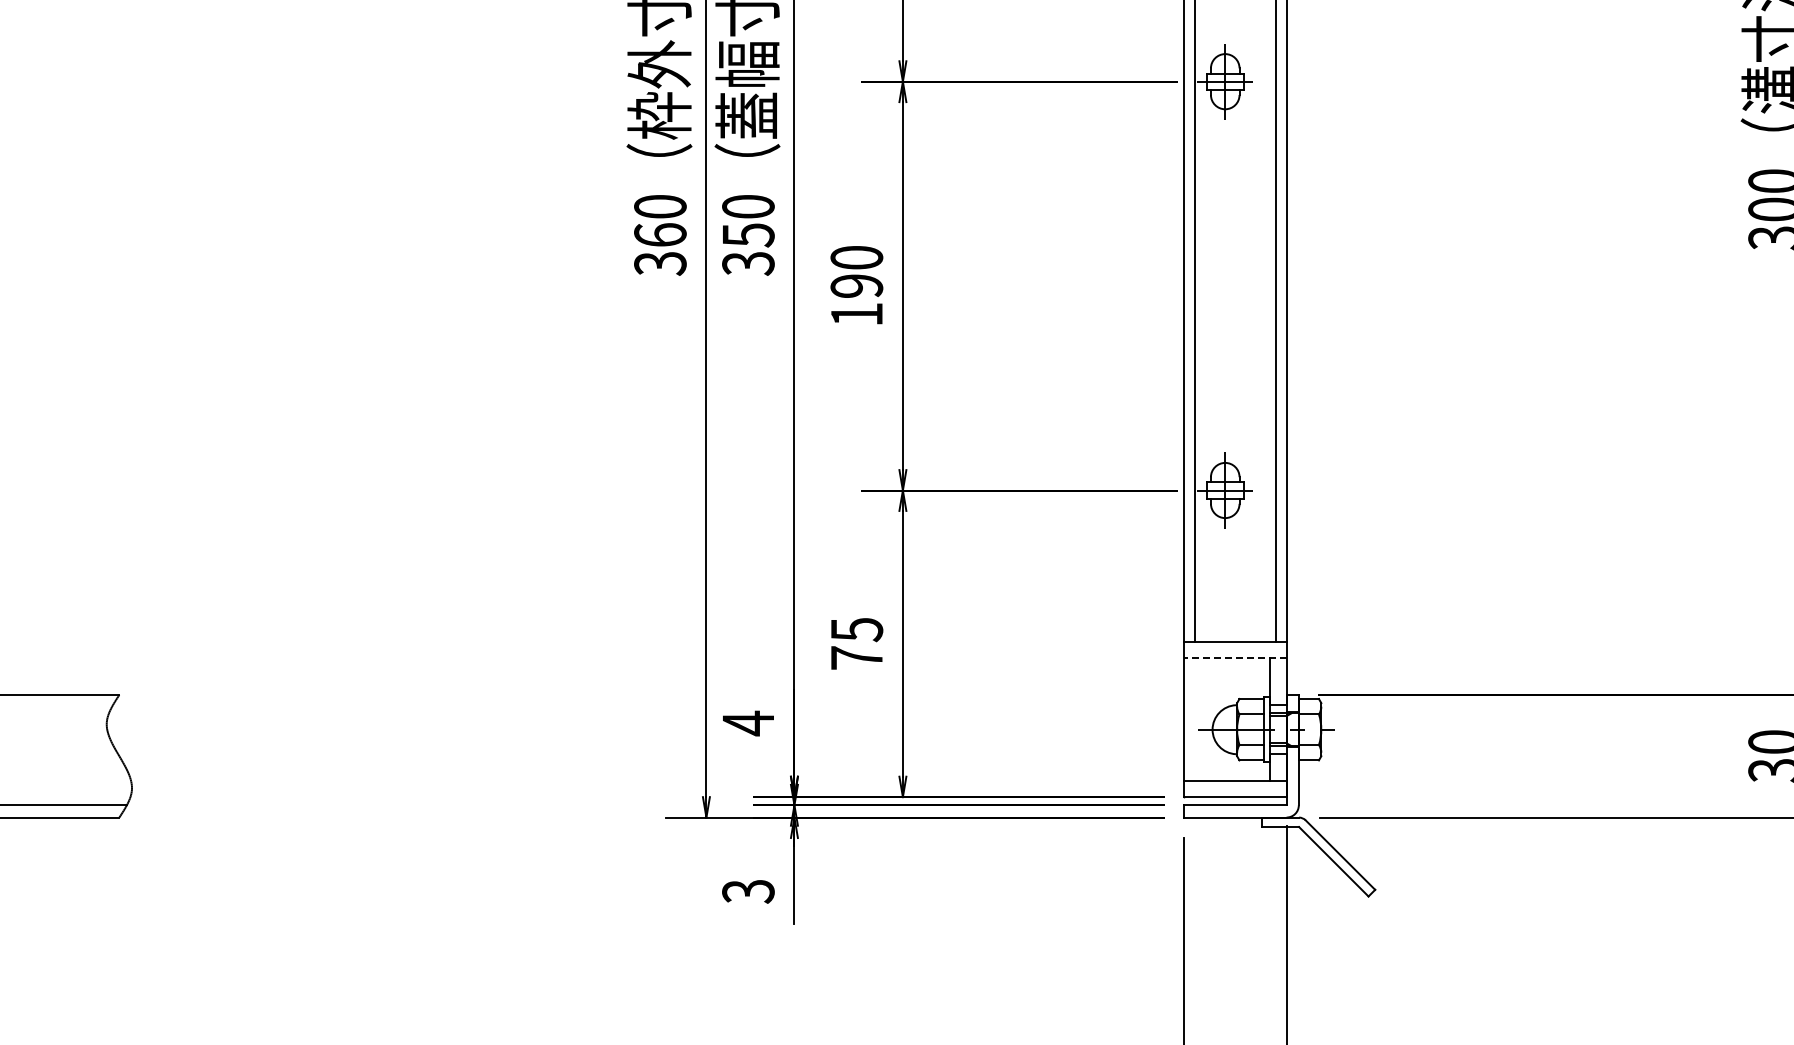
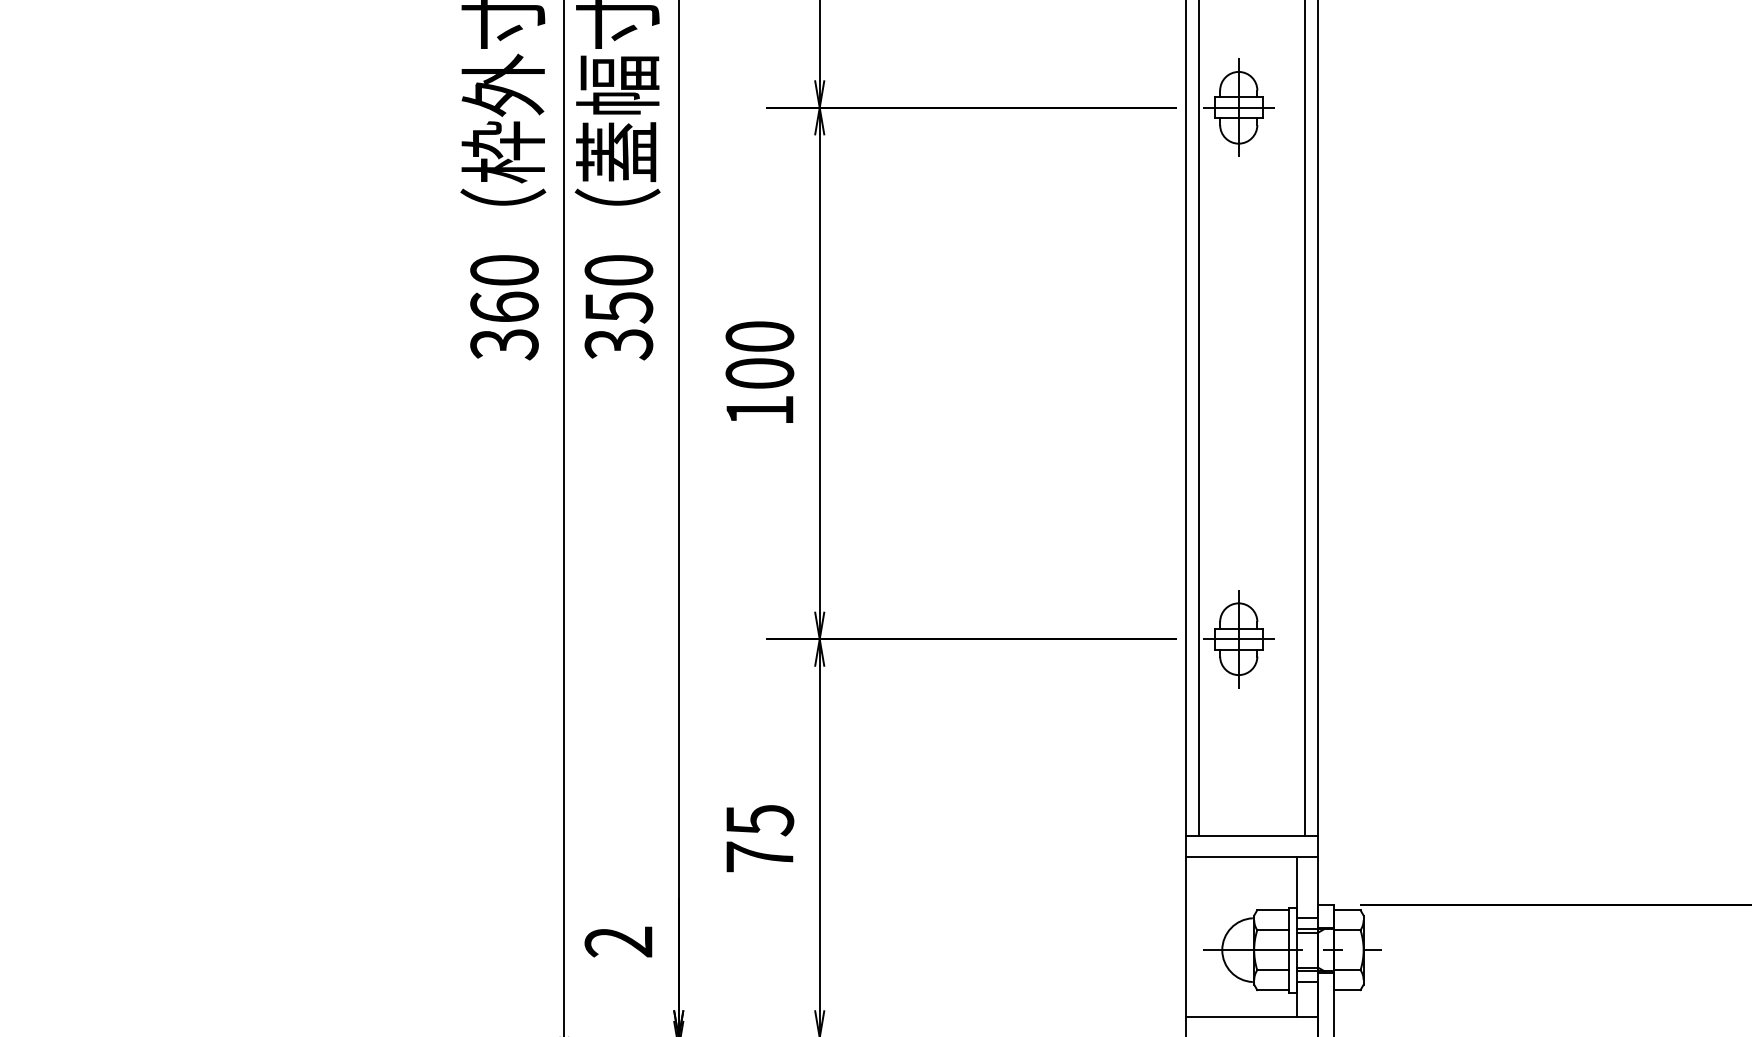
text: (856, 285) -> (759, 372), 190 -> 100
line: (1234, 658) -> (1250, 857), dashed -> solid
text: (747, 723) -> (617, 942), 4 -> 2

